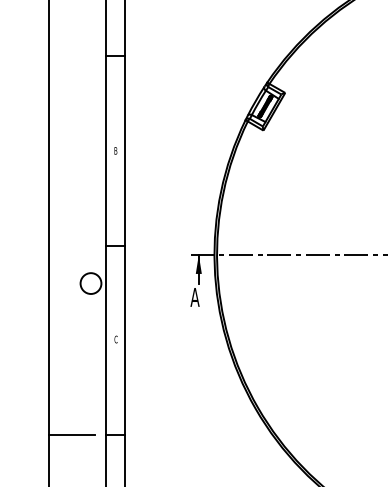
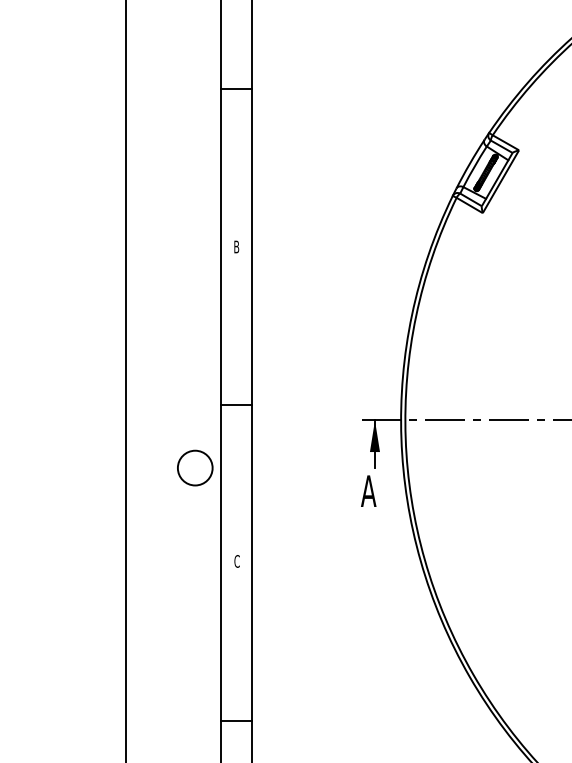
line: (71, 435) -> (162, 721), removed

